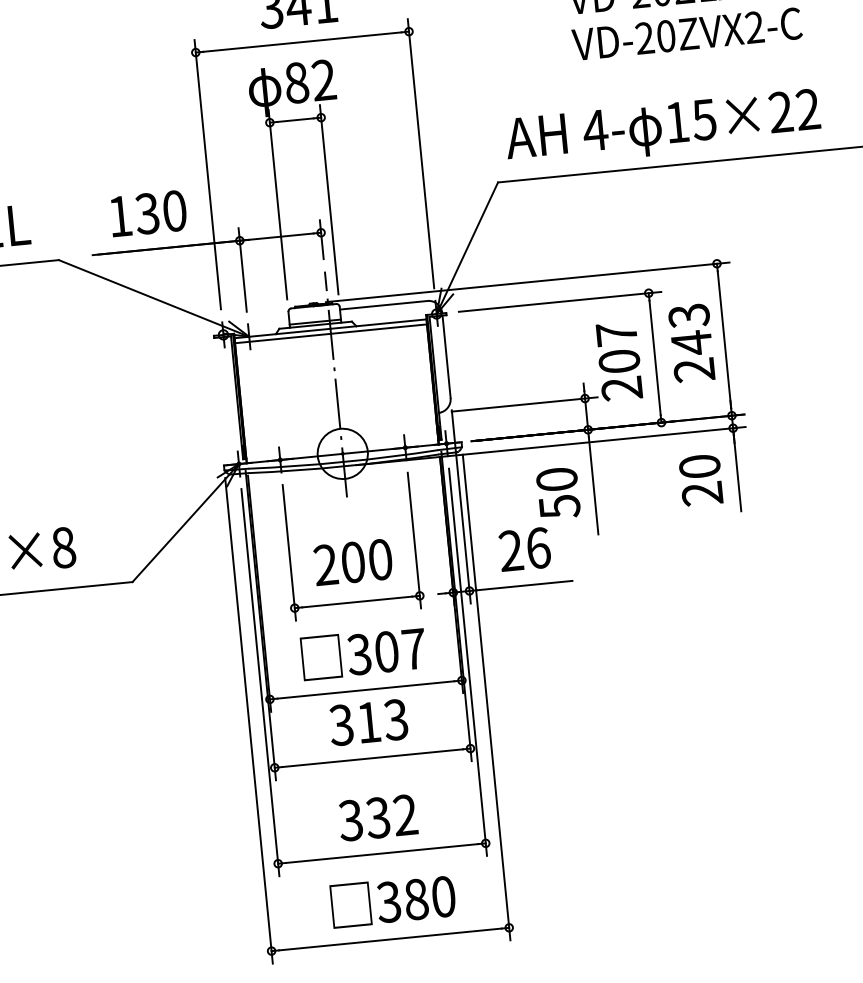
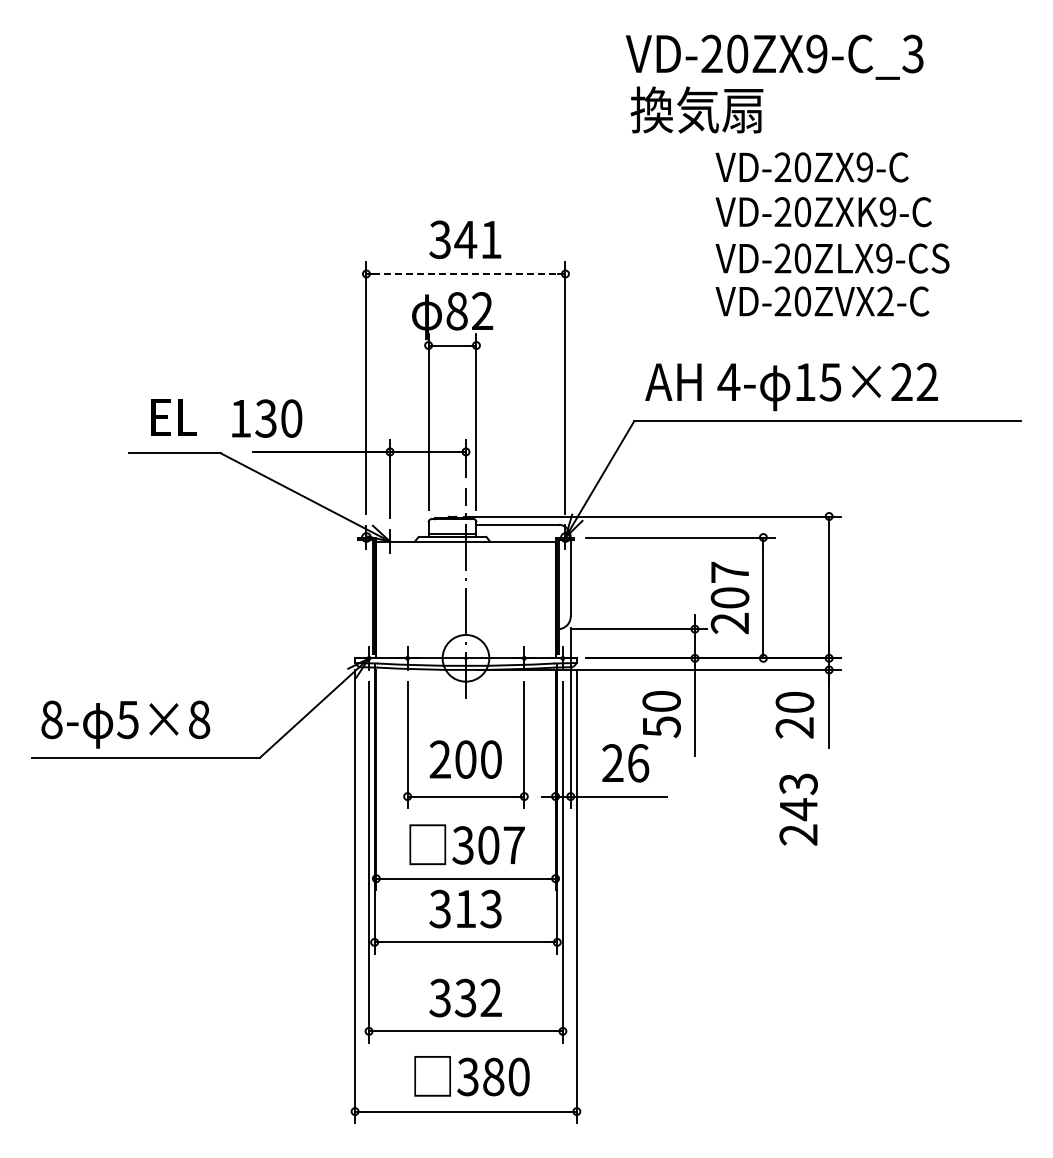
line: (301, 41) -> (465, 273), solid -> dashed
text: (148, 213) -> (267, 418), moved
line: (330, 334) -> (465, 546), removed
text: (691, 343) -> (798, 809), moved

